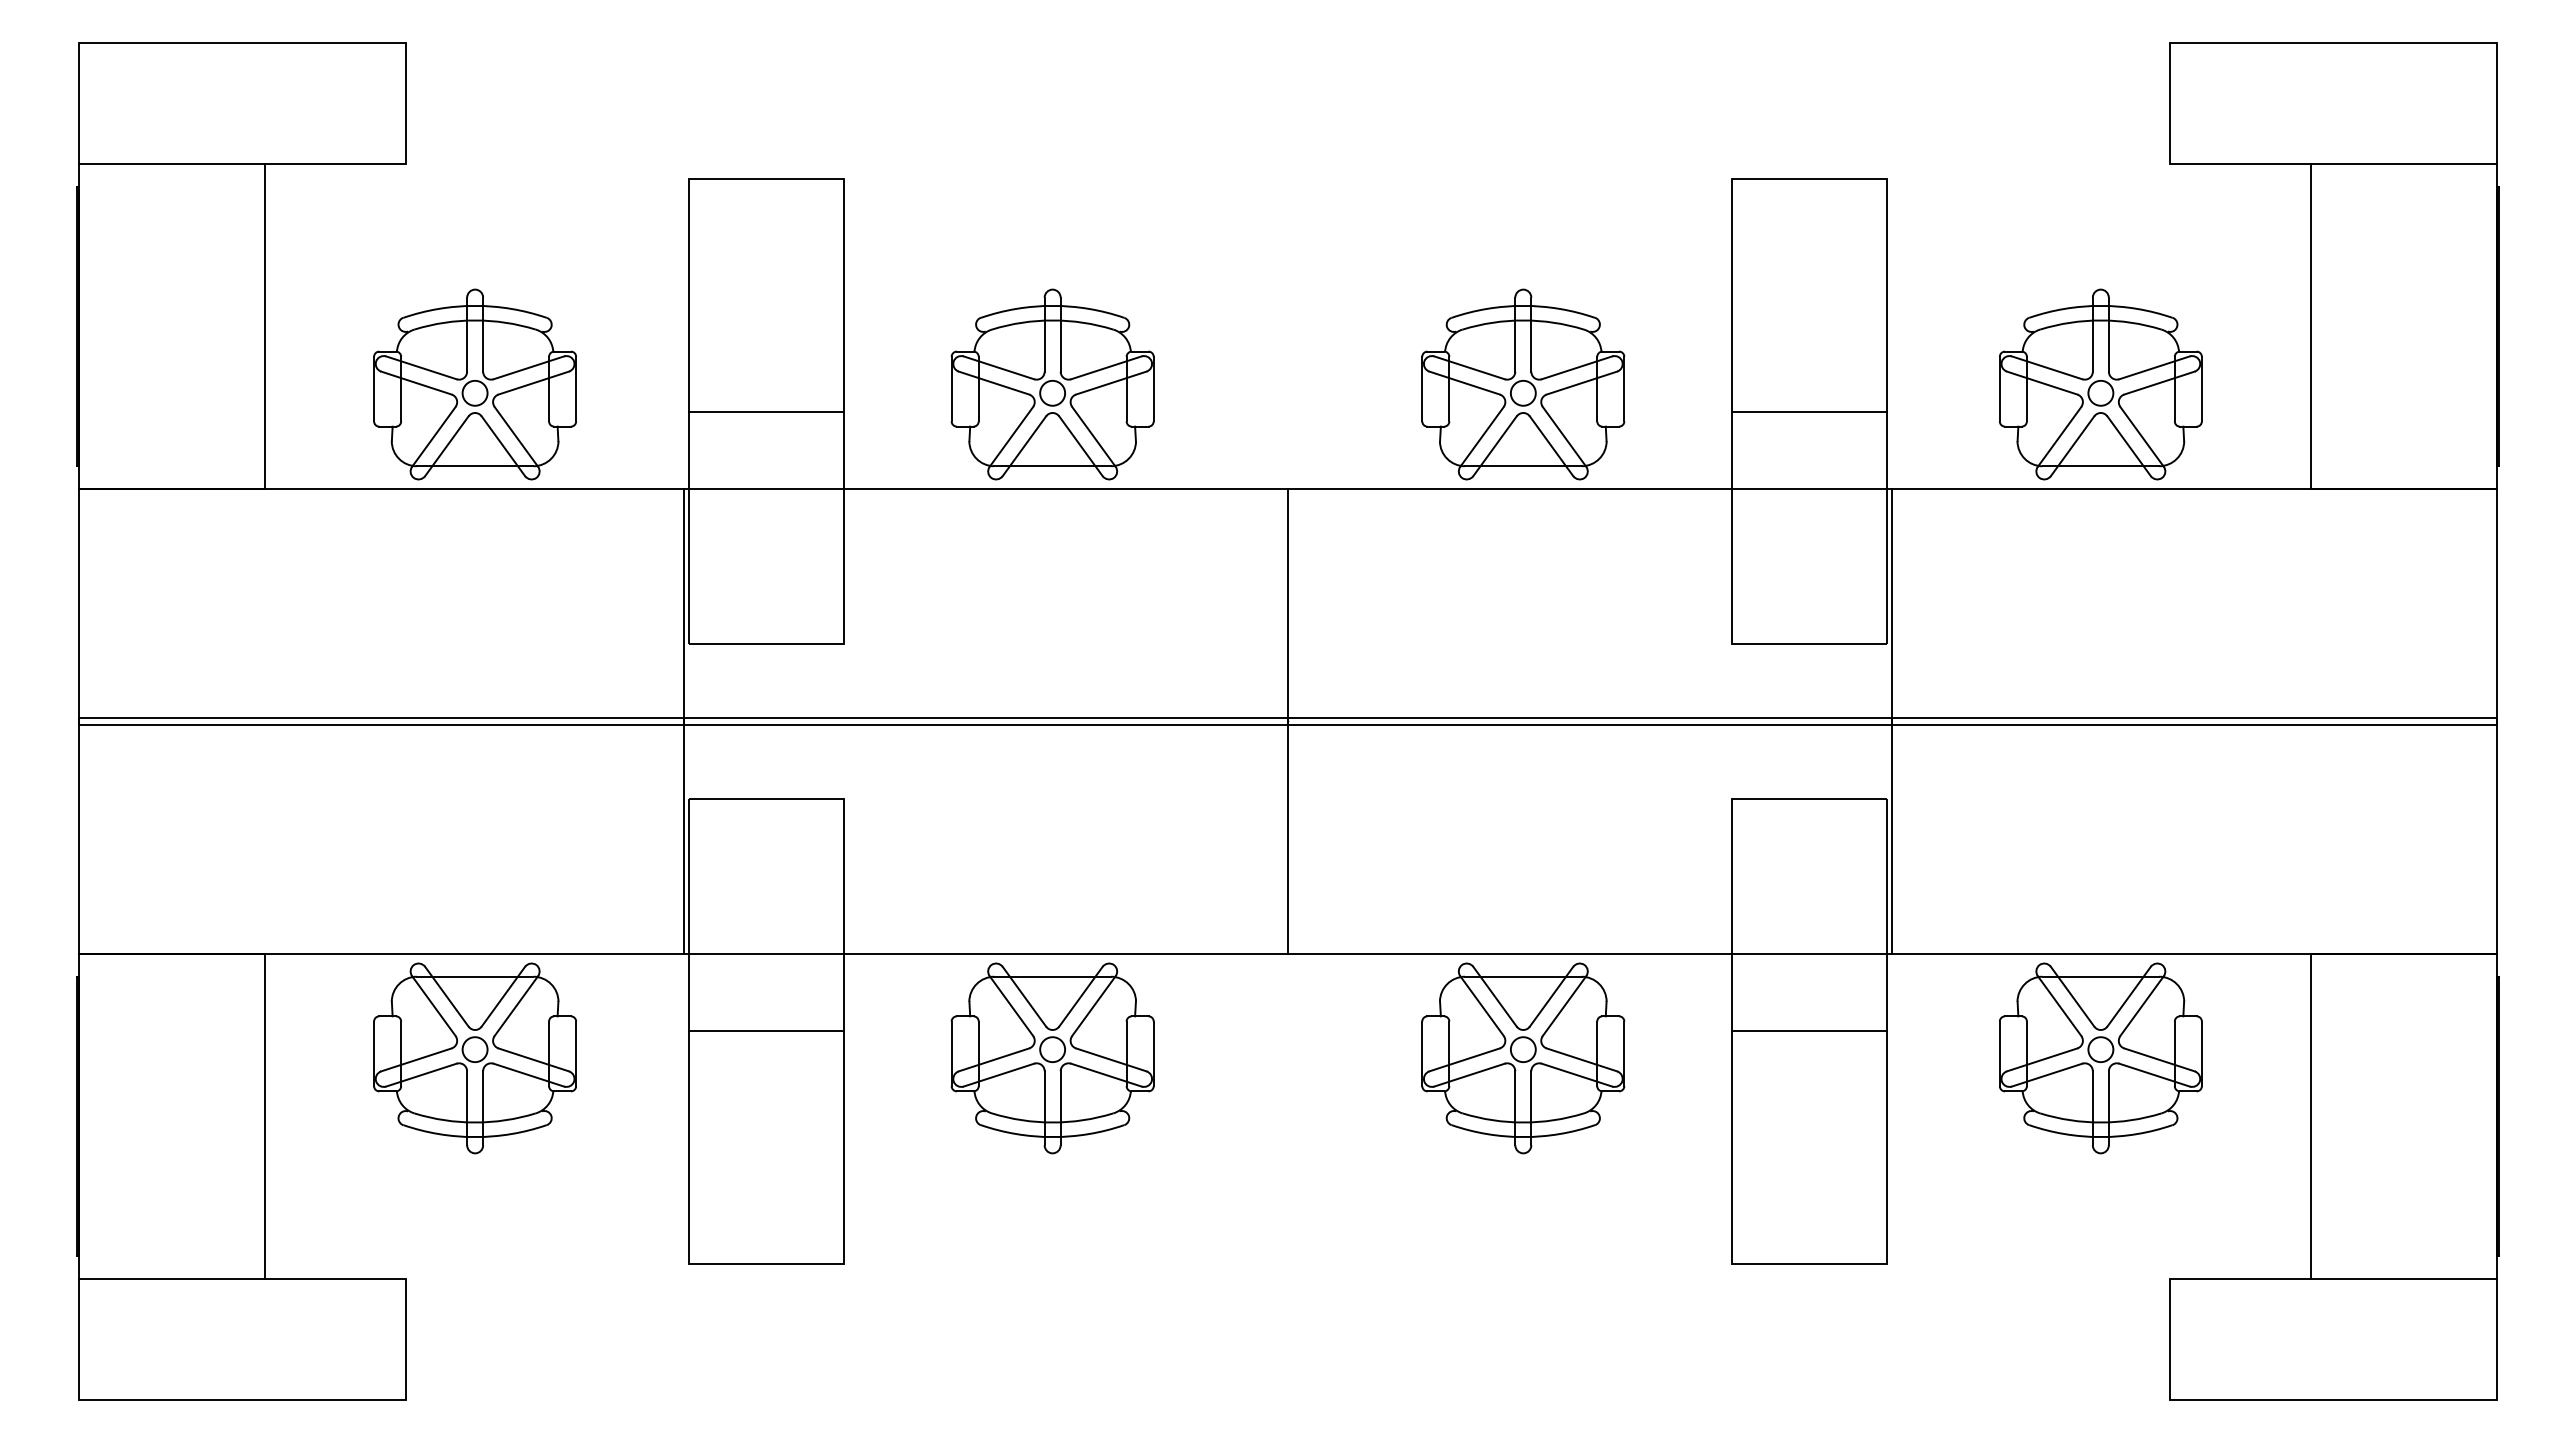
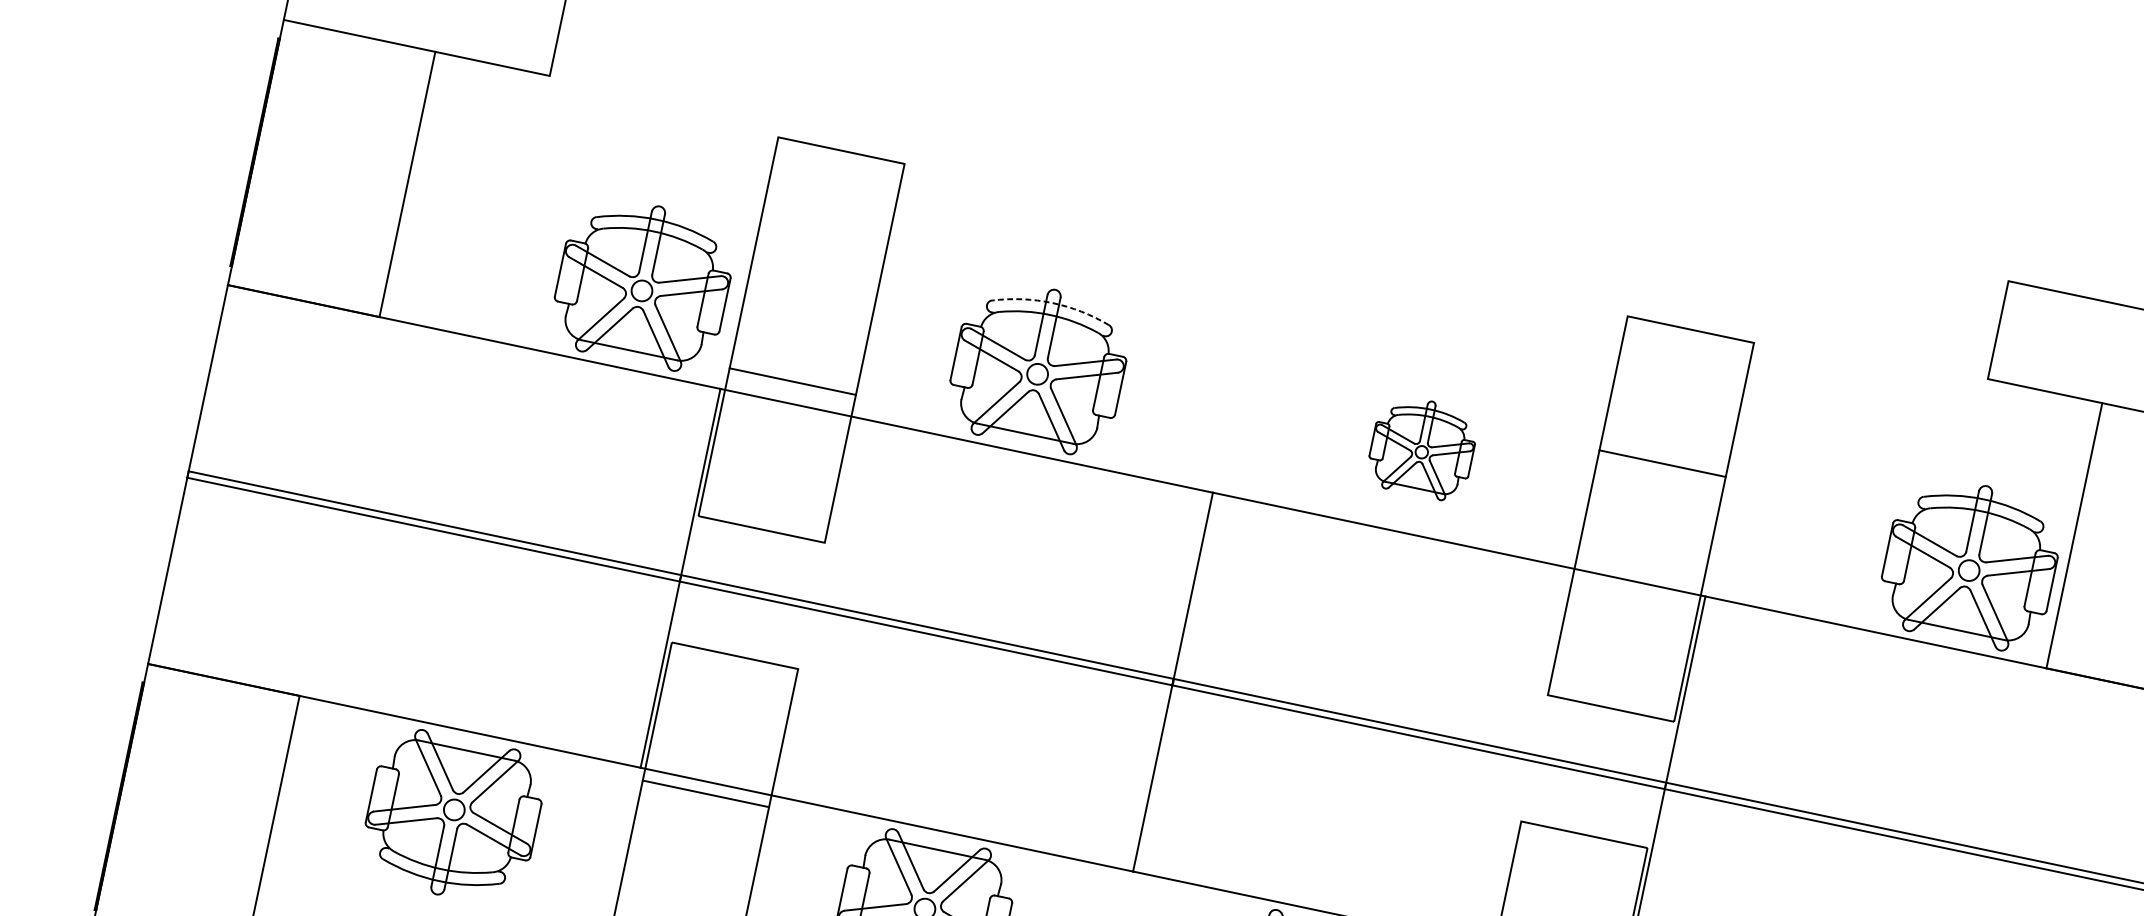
arc: (1052, 305) -> (1052, 302), solid -> dashed
part: (474, 384) -> (643, 283), moved
part: (1523, 384) -> (1422, 447), size x0.6
part: (2100, 384) -> (1970, 563), moved
line: (766, 411) -> (792, 381), moved
line: (1808, 411) -> (1662, 463), moved
line: (766, 1031) -> (705, 793), moved

